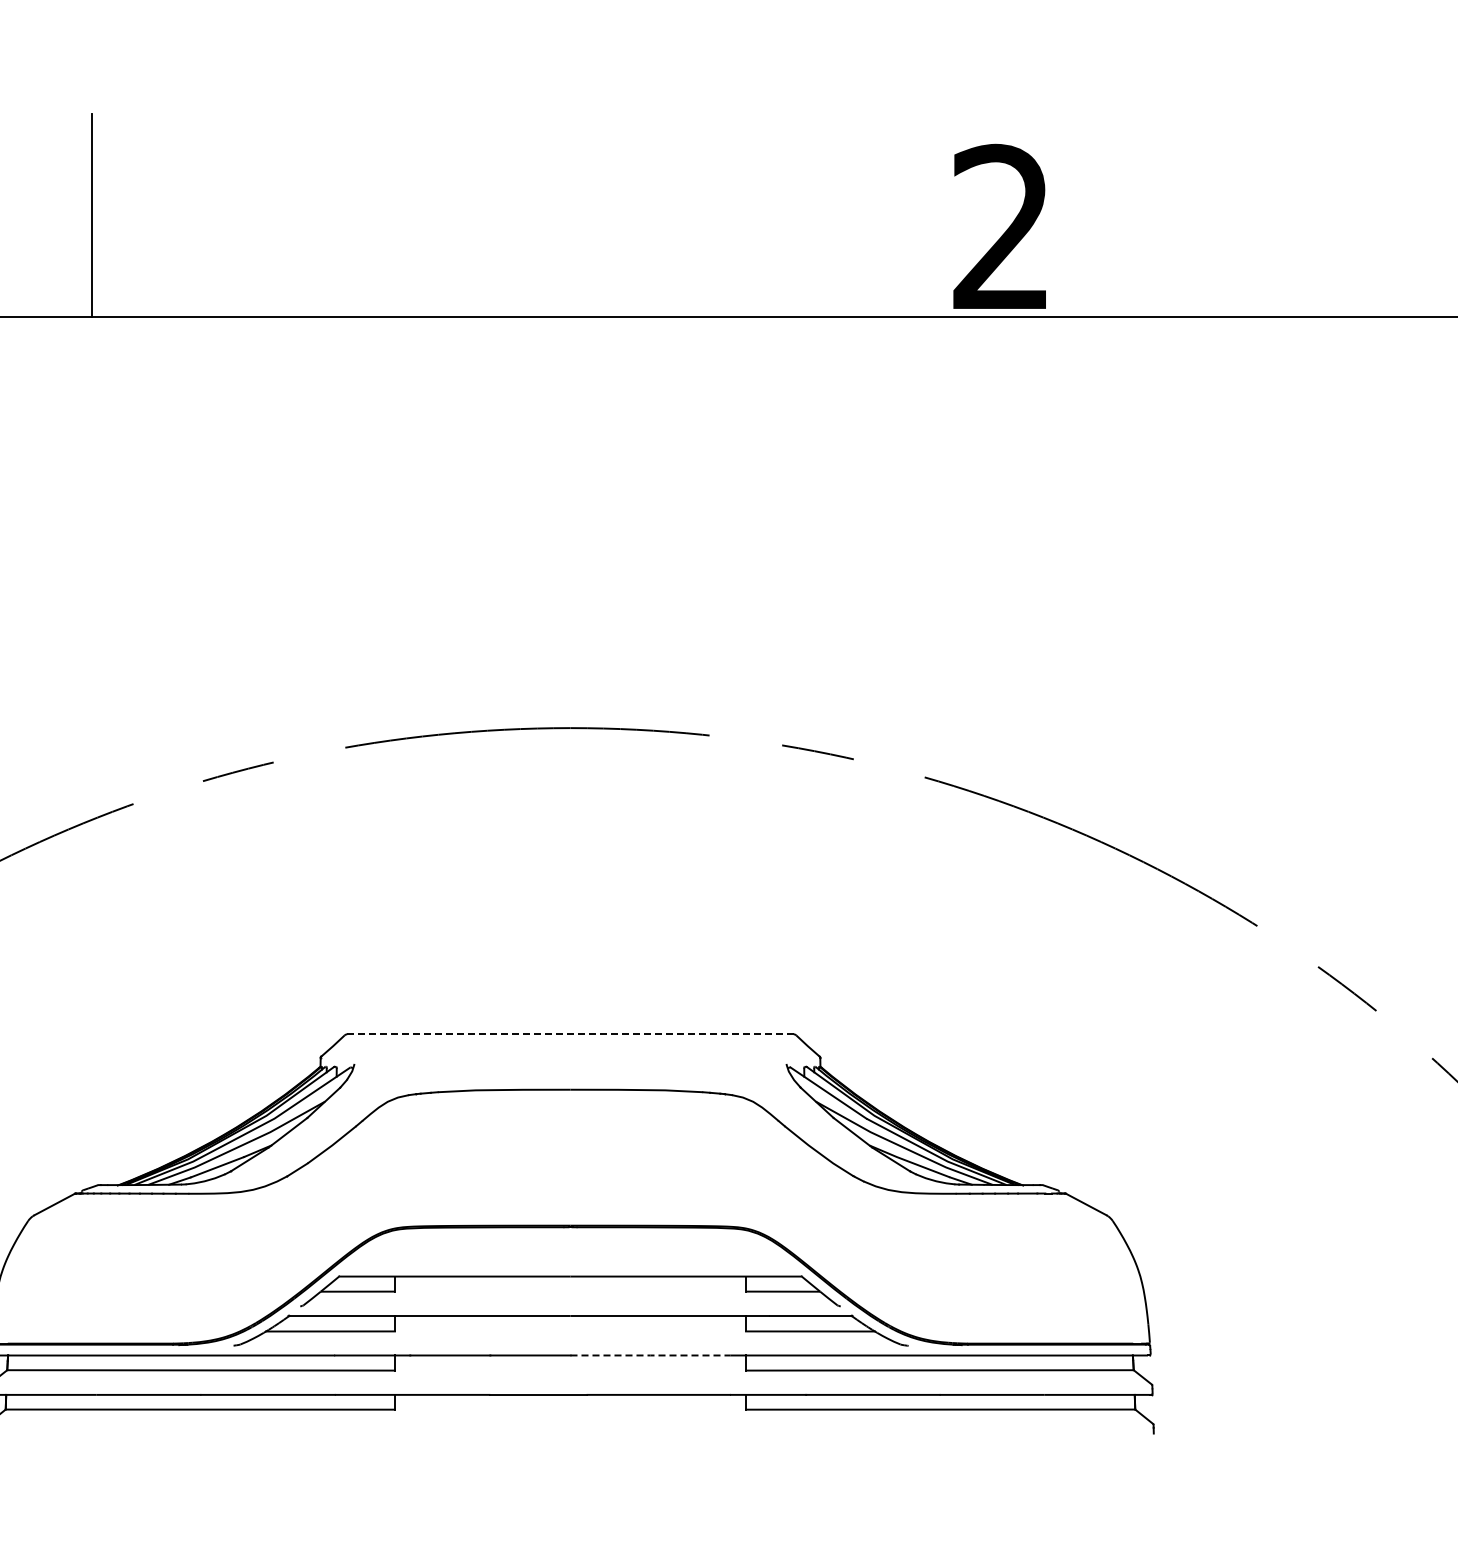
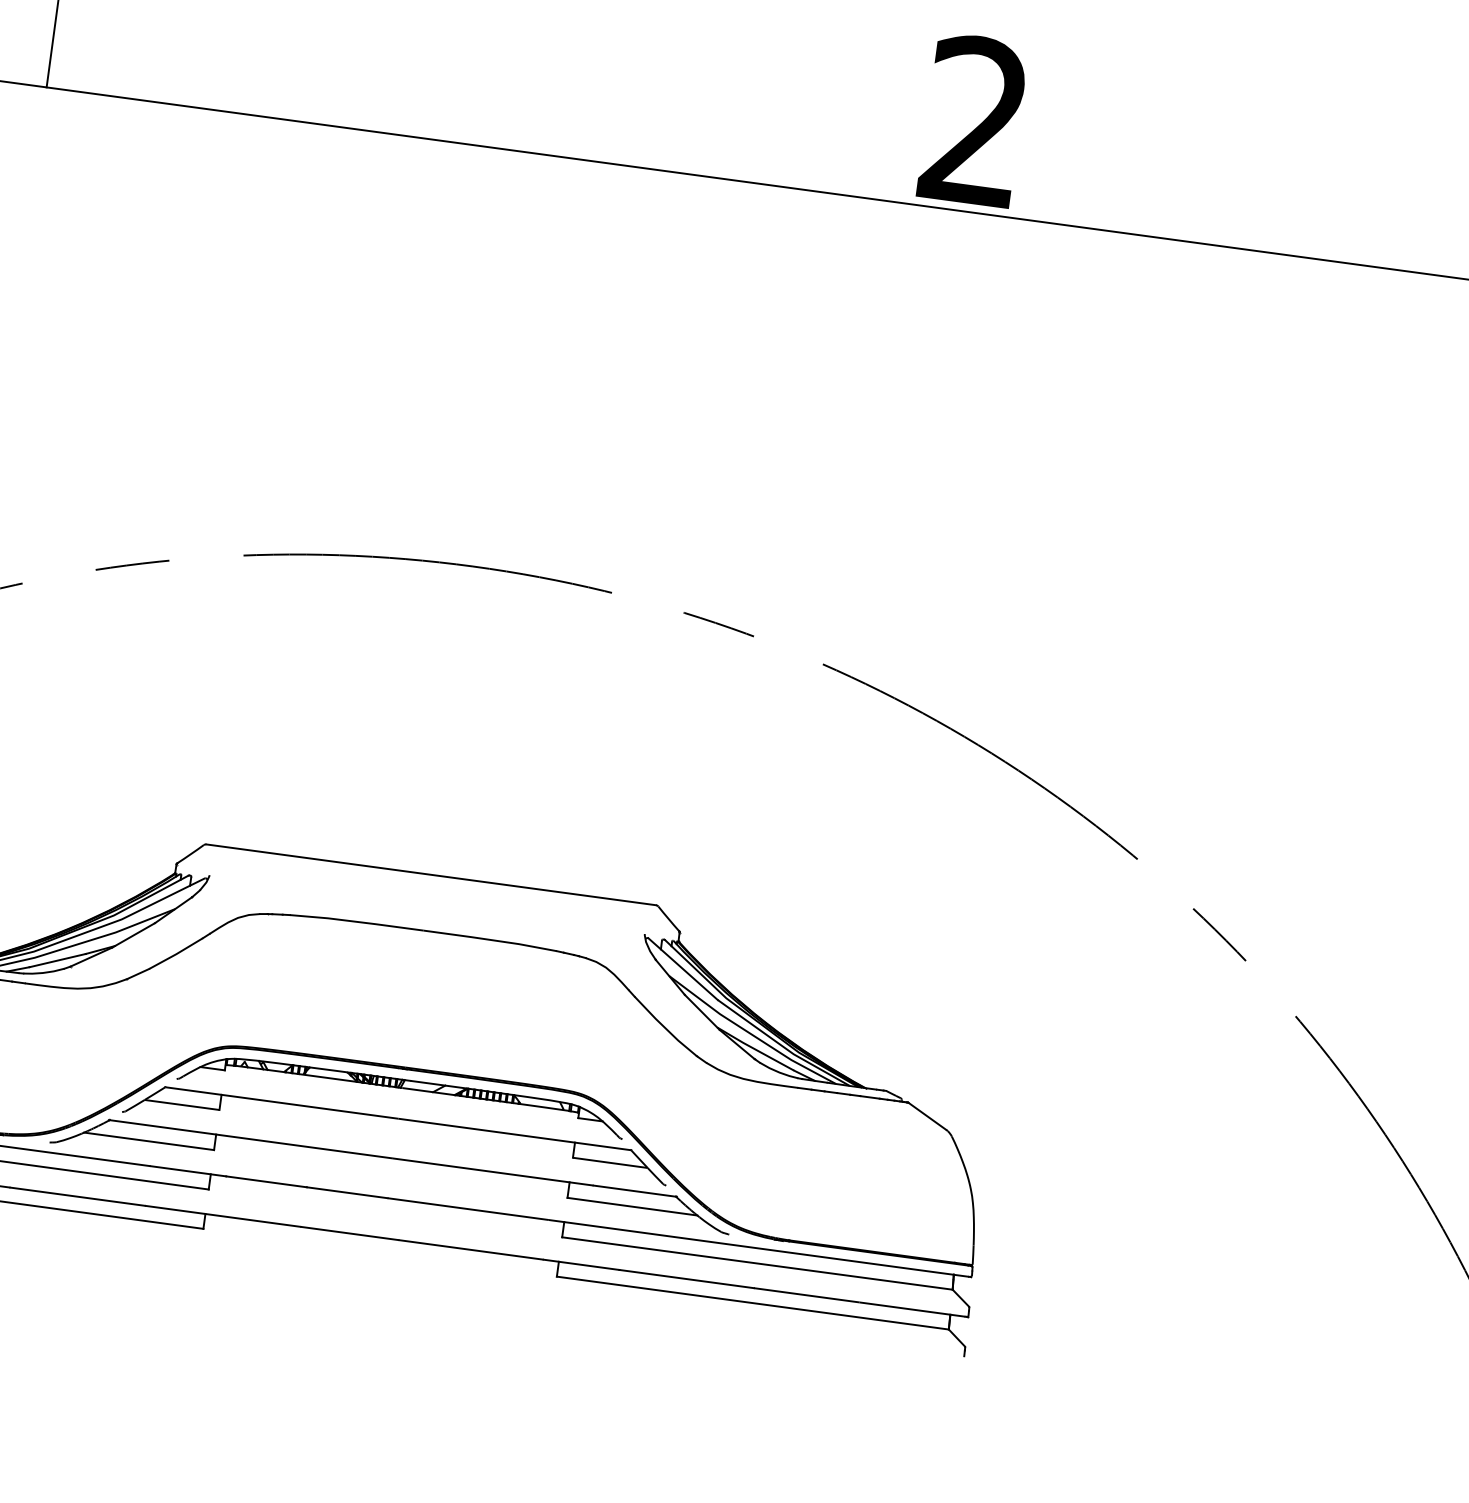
line: (571, 1034) -> (432, 875), dashed -> solid
part: (570, 1252) -> (401, 1094), added
line: (650, 1355) -> (468, 1209), dashed -> solid

